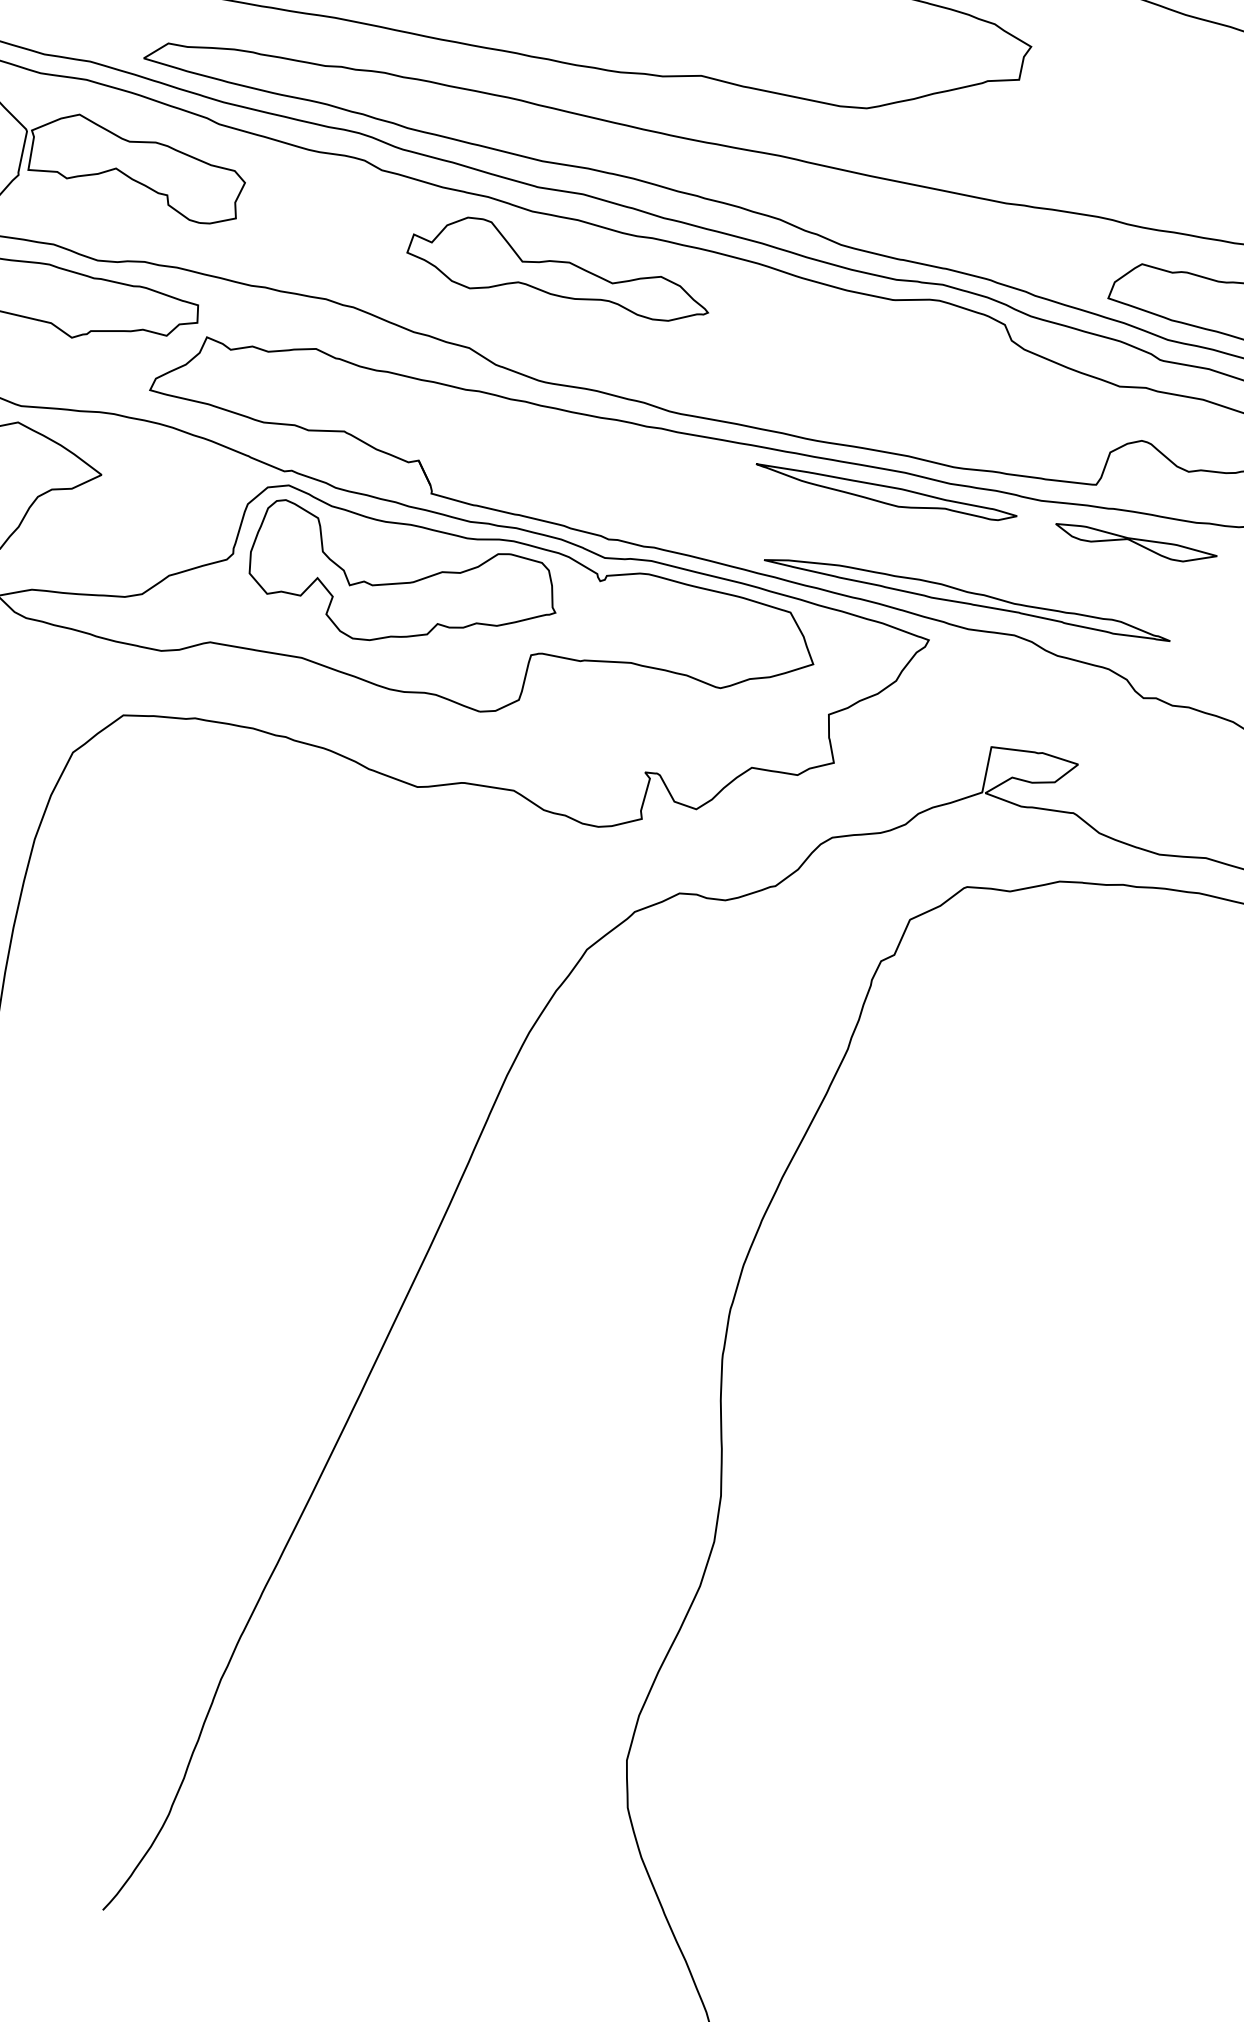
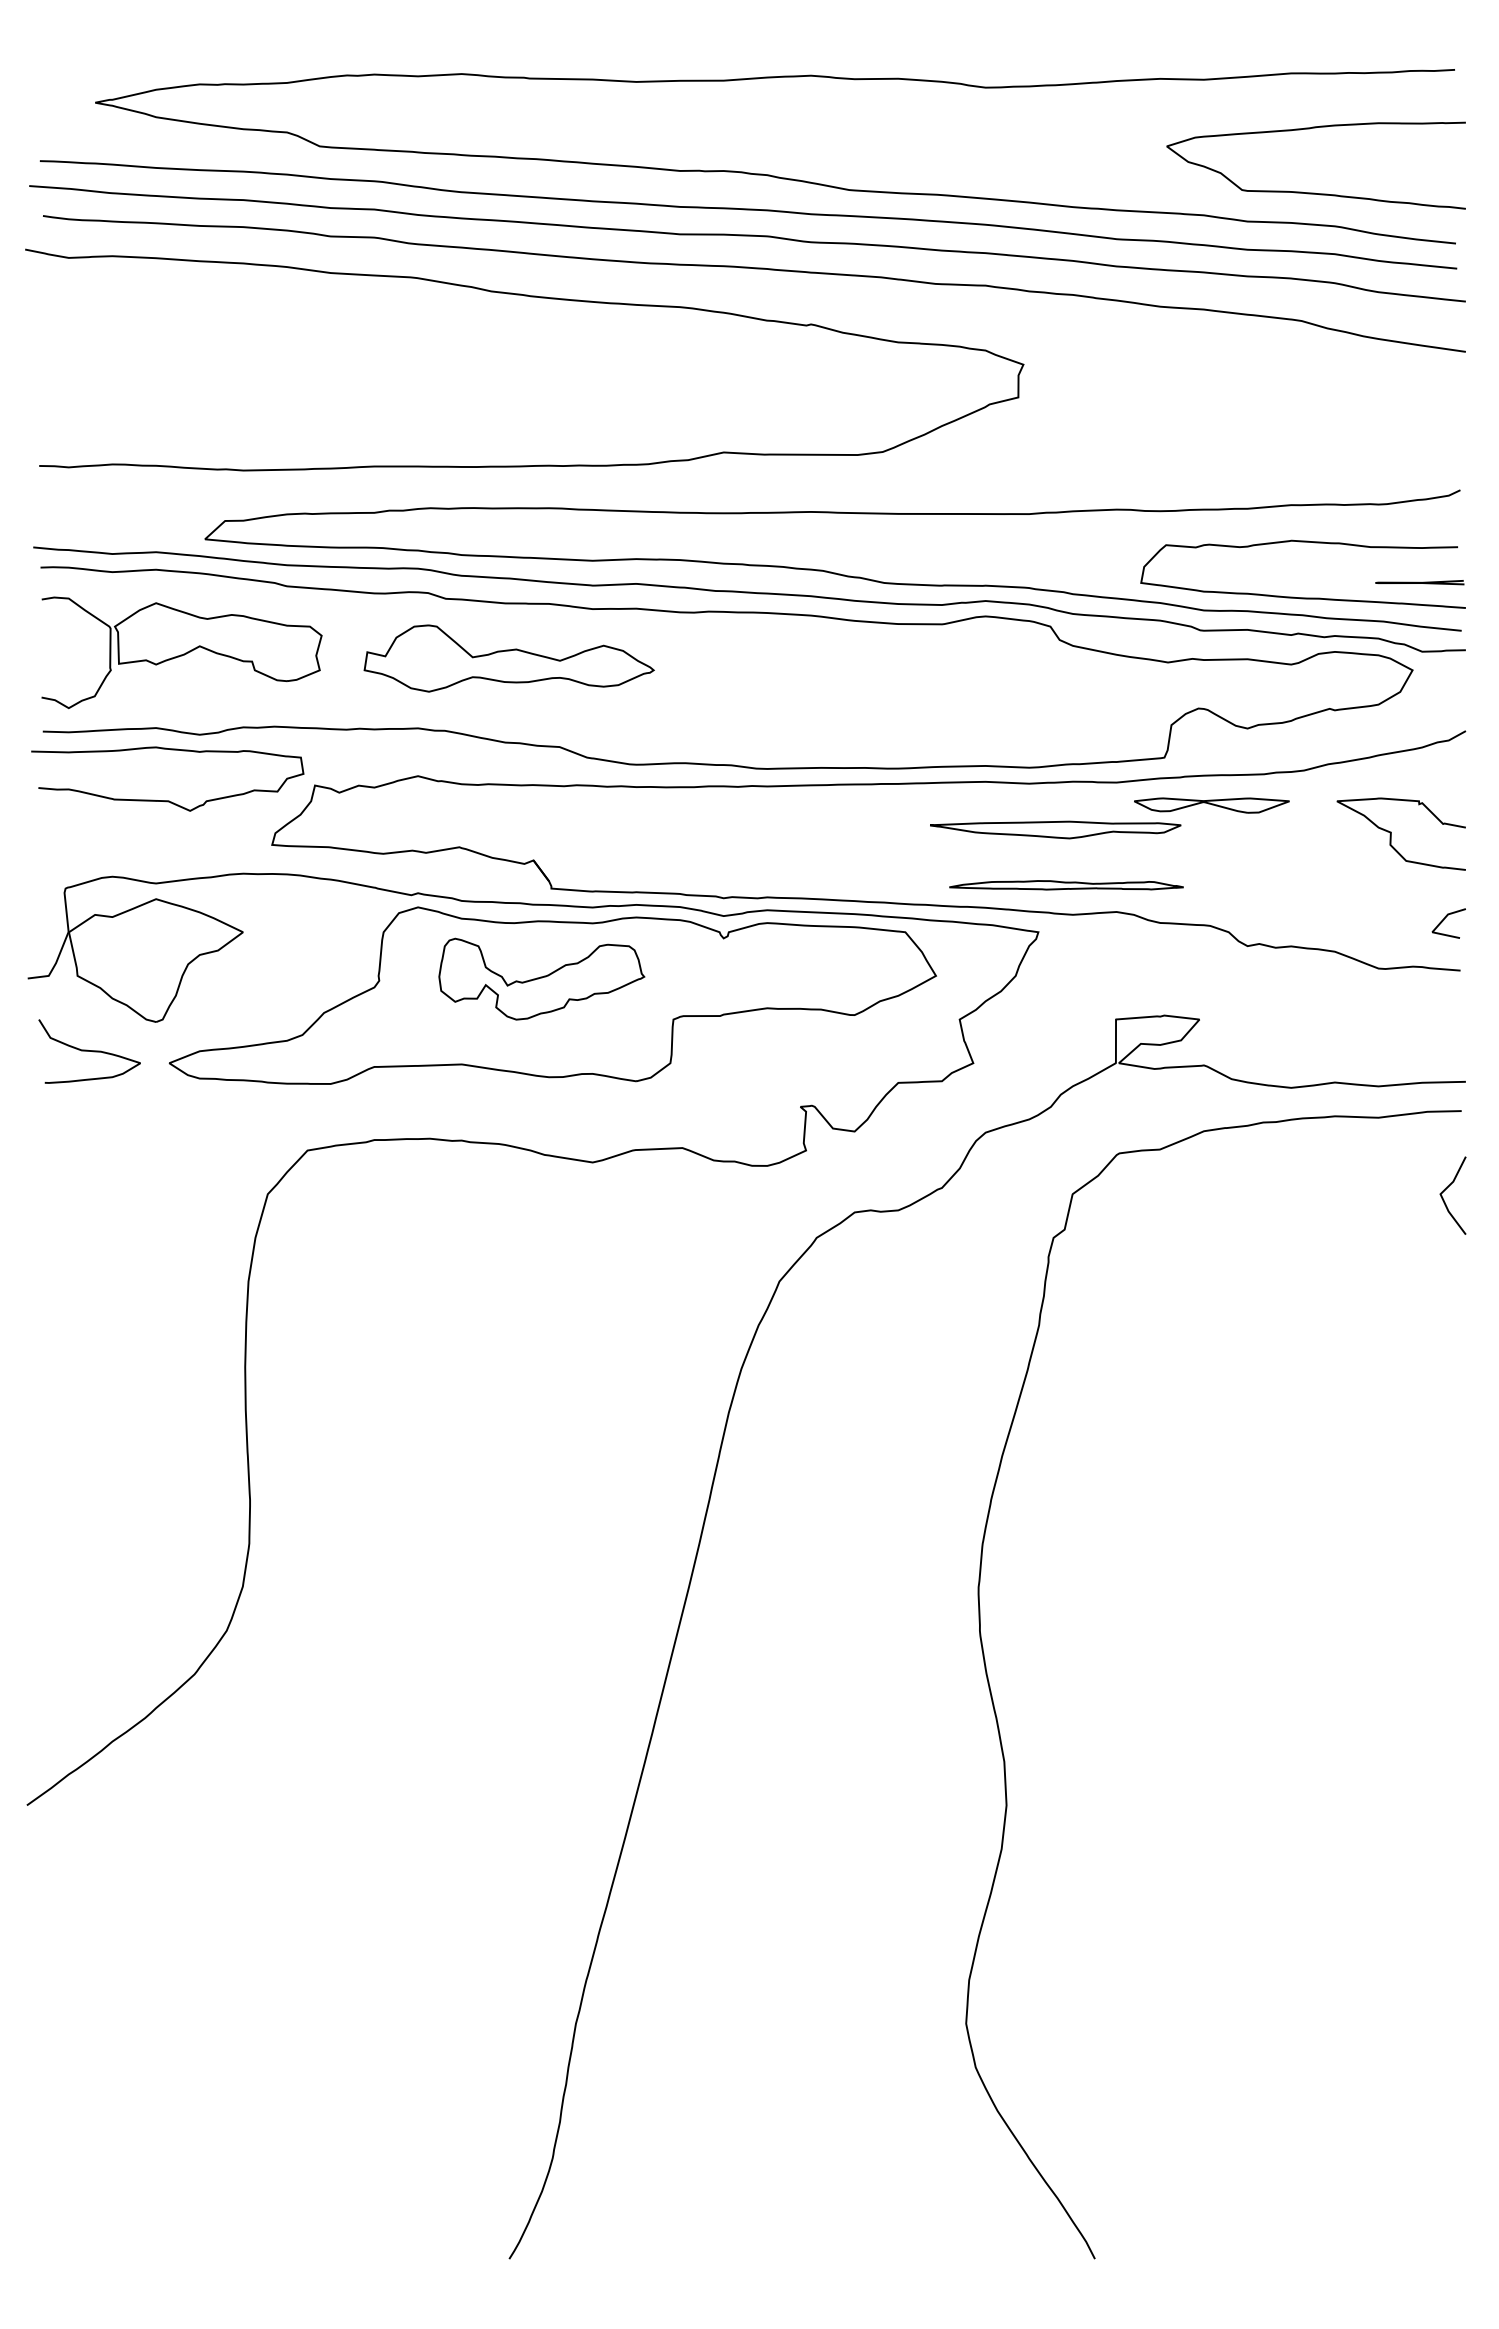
part: (559, 270) -> (508, 658), moved
part: (885, 494) -> (1055, 829), moved
part: (402, 585) -> (541, 978), size x0.7
part: (967, 597) -> (1066, 885), size x0.6

